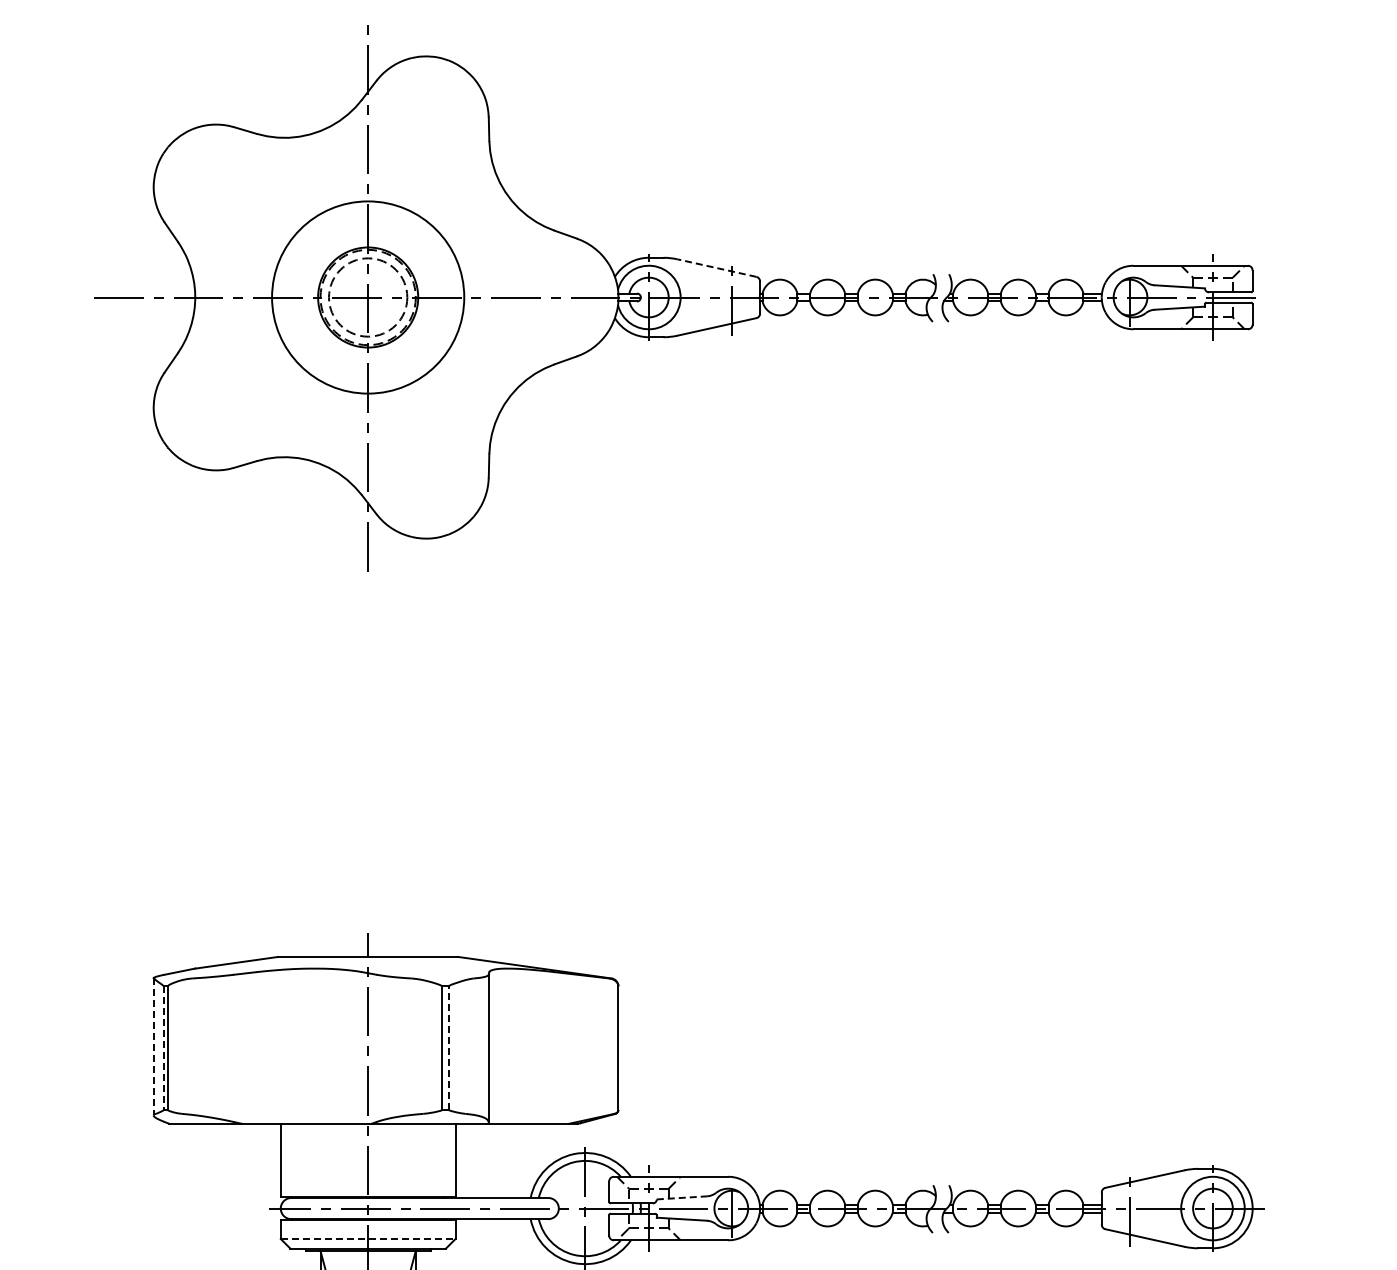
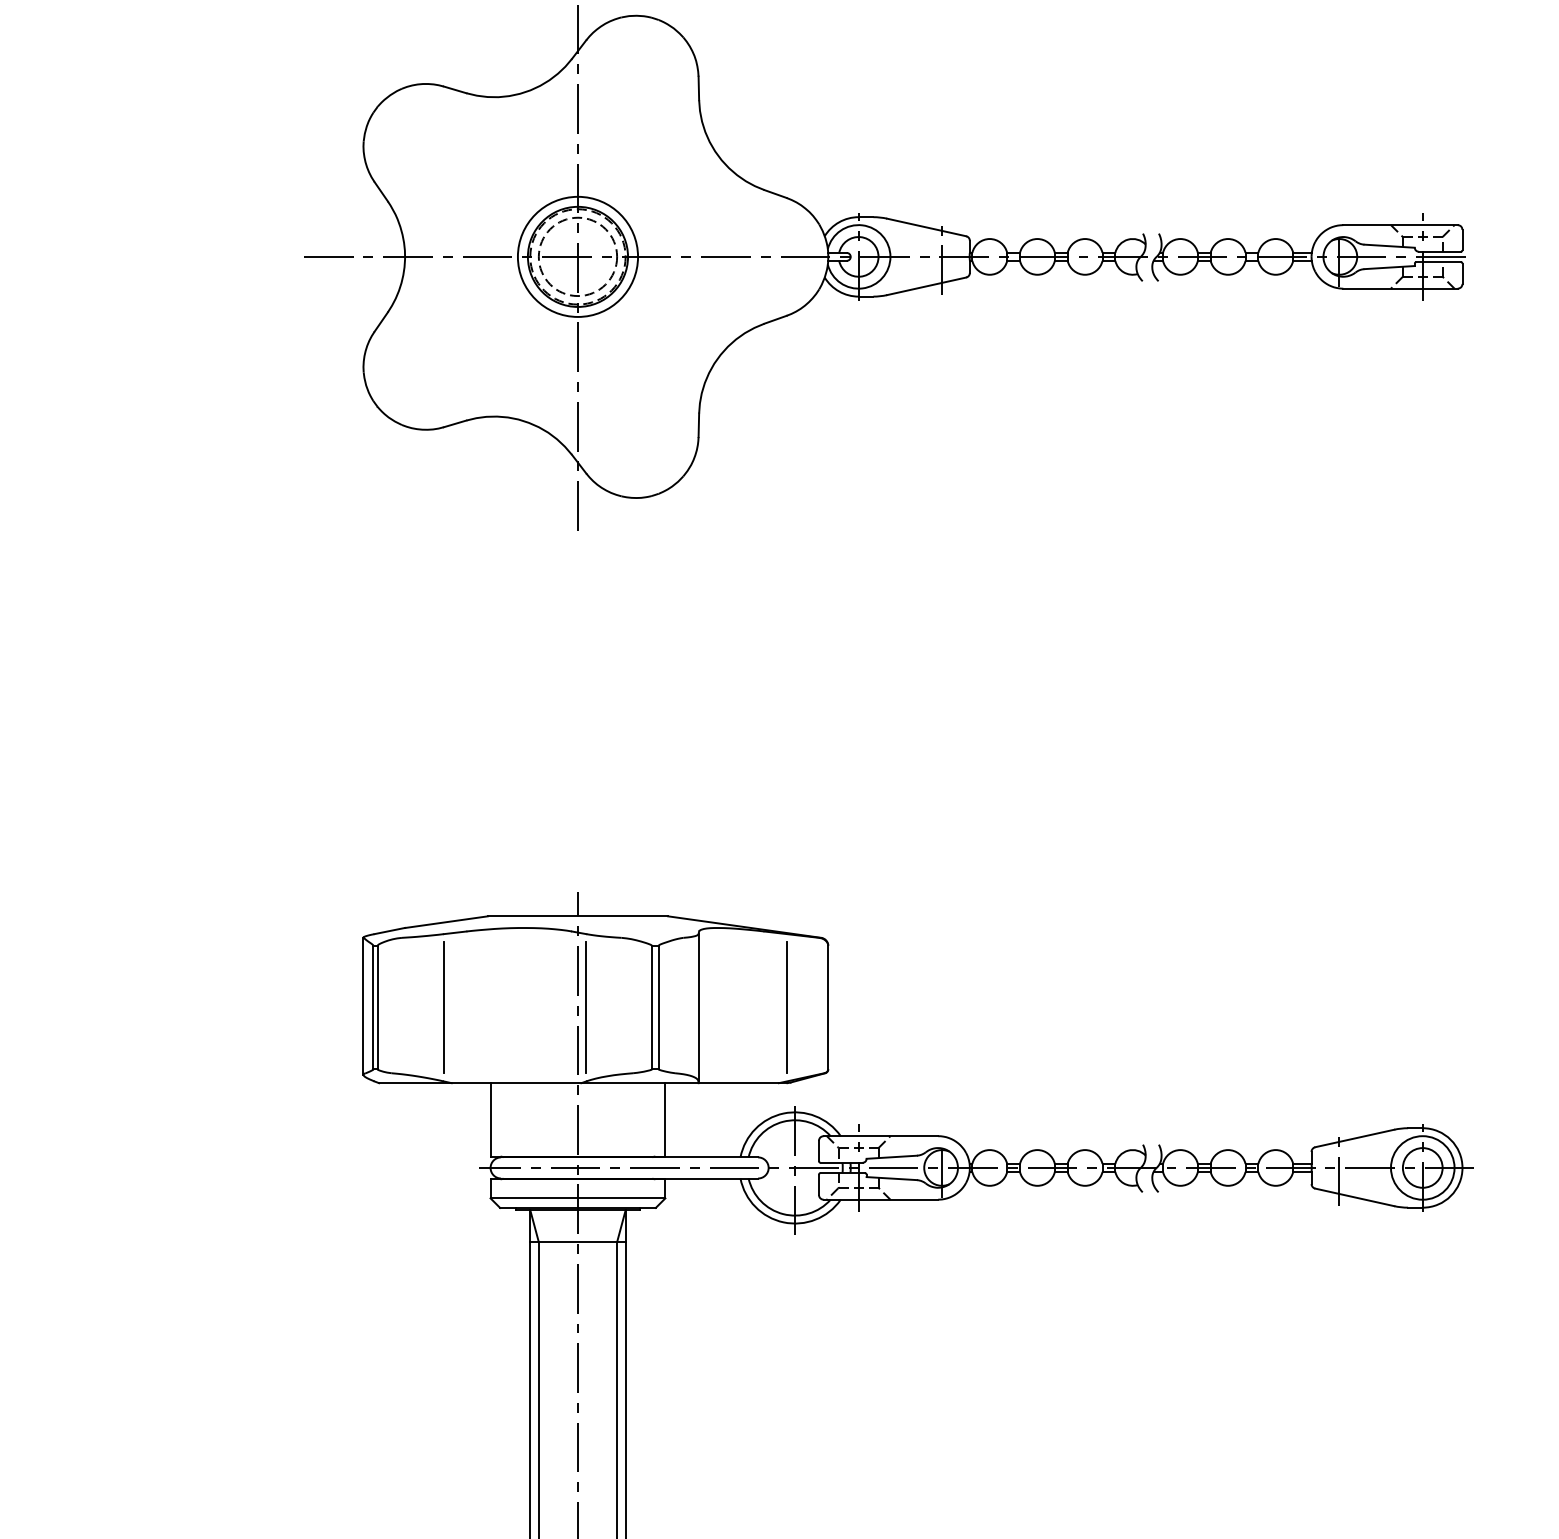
line: (716, 268) -> (926, 227), dashed -> solid
circle: (367, 297) -> (577, 256), size x0.62
line: (153, 1047) -> (363, 1006), dashed -> solid
line: (163, 1048) -> (373, 1007), dashed -> solid
line: (233, 1048) -> (443, 1007), added
line: (376, 1048) -> (586, 1007), added
line: (448, 1048) -> (658, 1007), dashed -> solid
line: (576, 1048) -> (786, 1007), added
line: (682, 1198) -> (892, 1157), dashed -> solid
line: (368, 1239) -> (578, 1198), dashed -> solid

